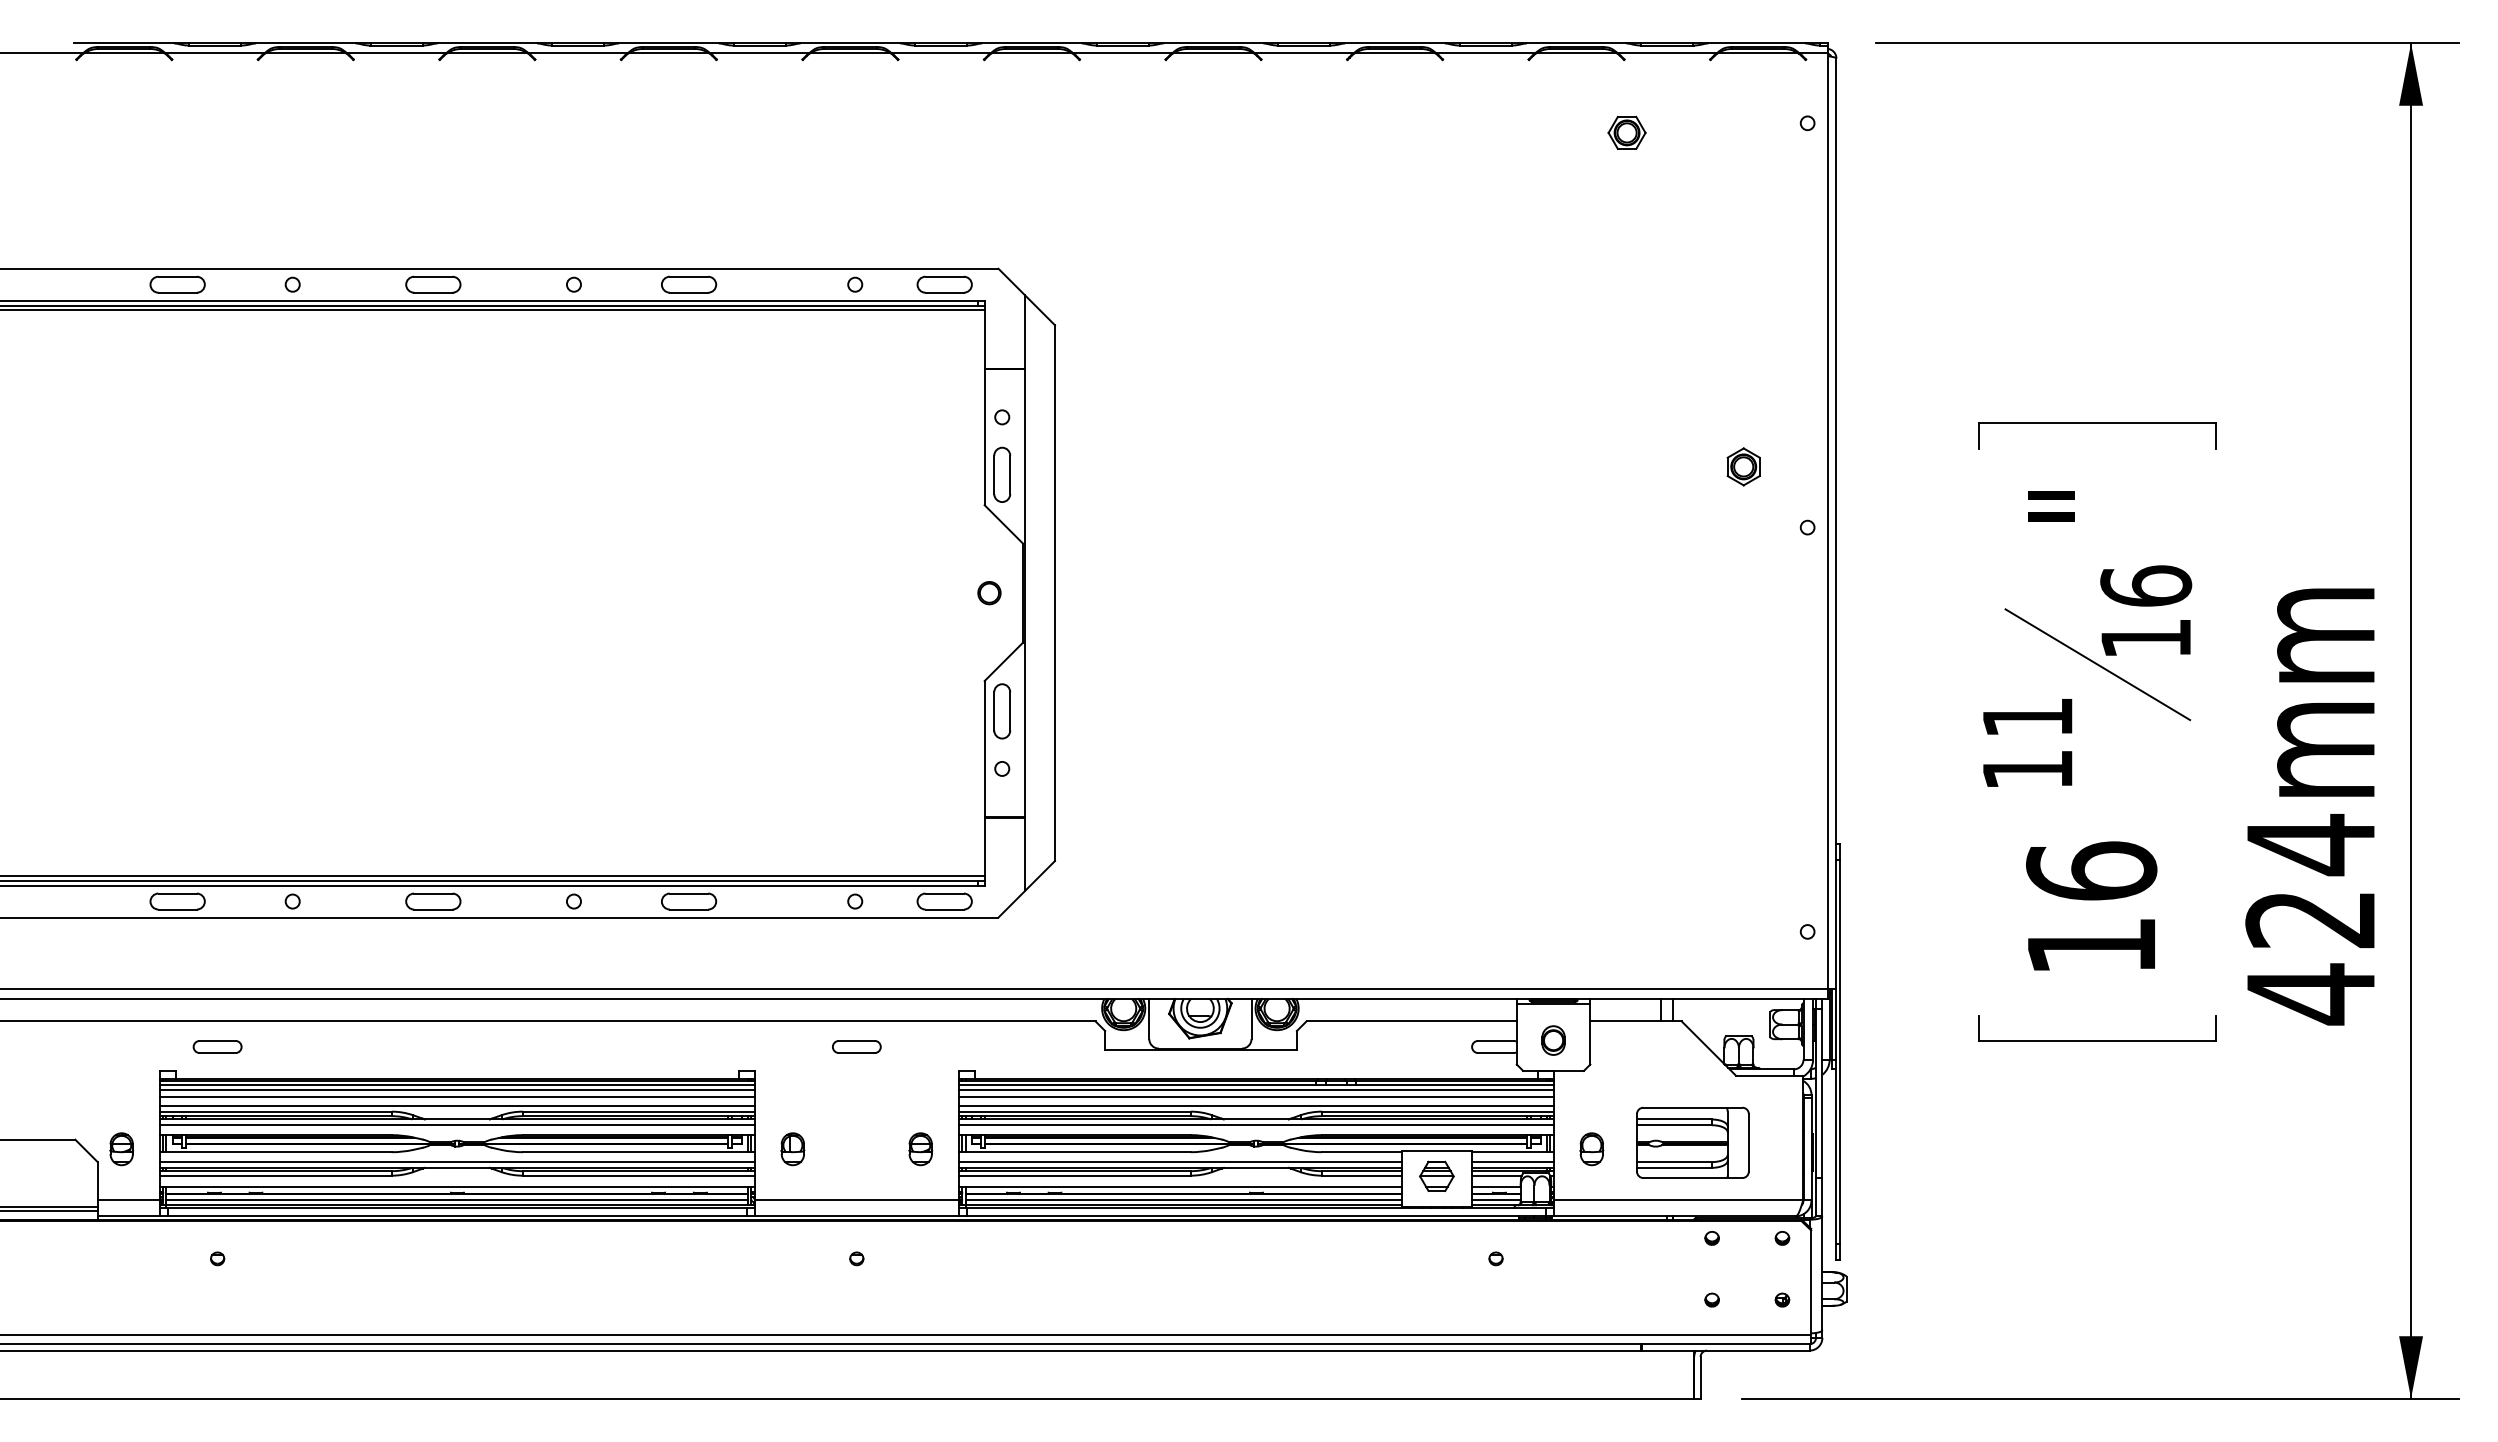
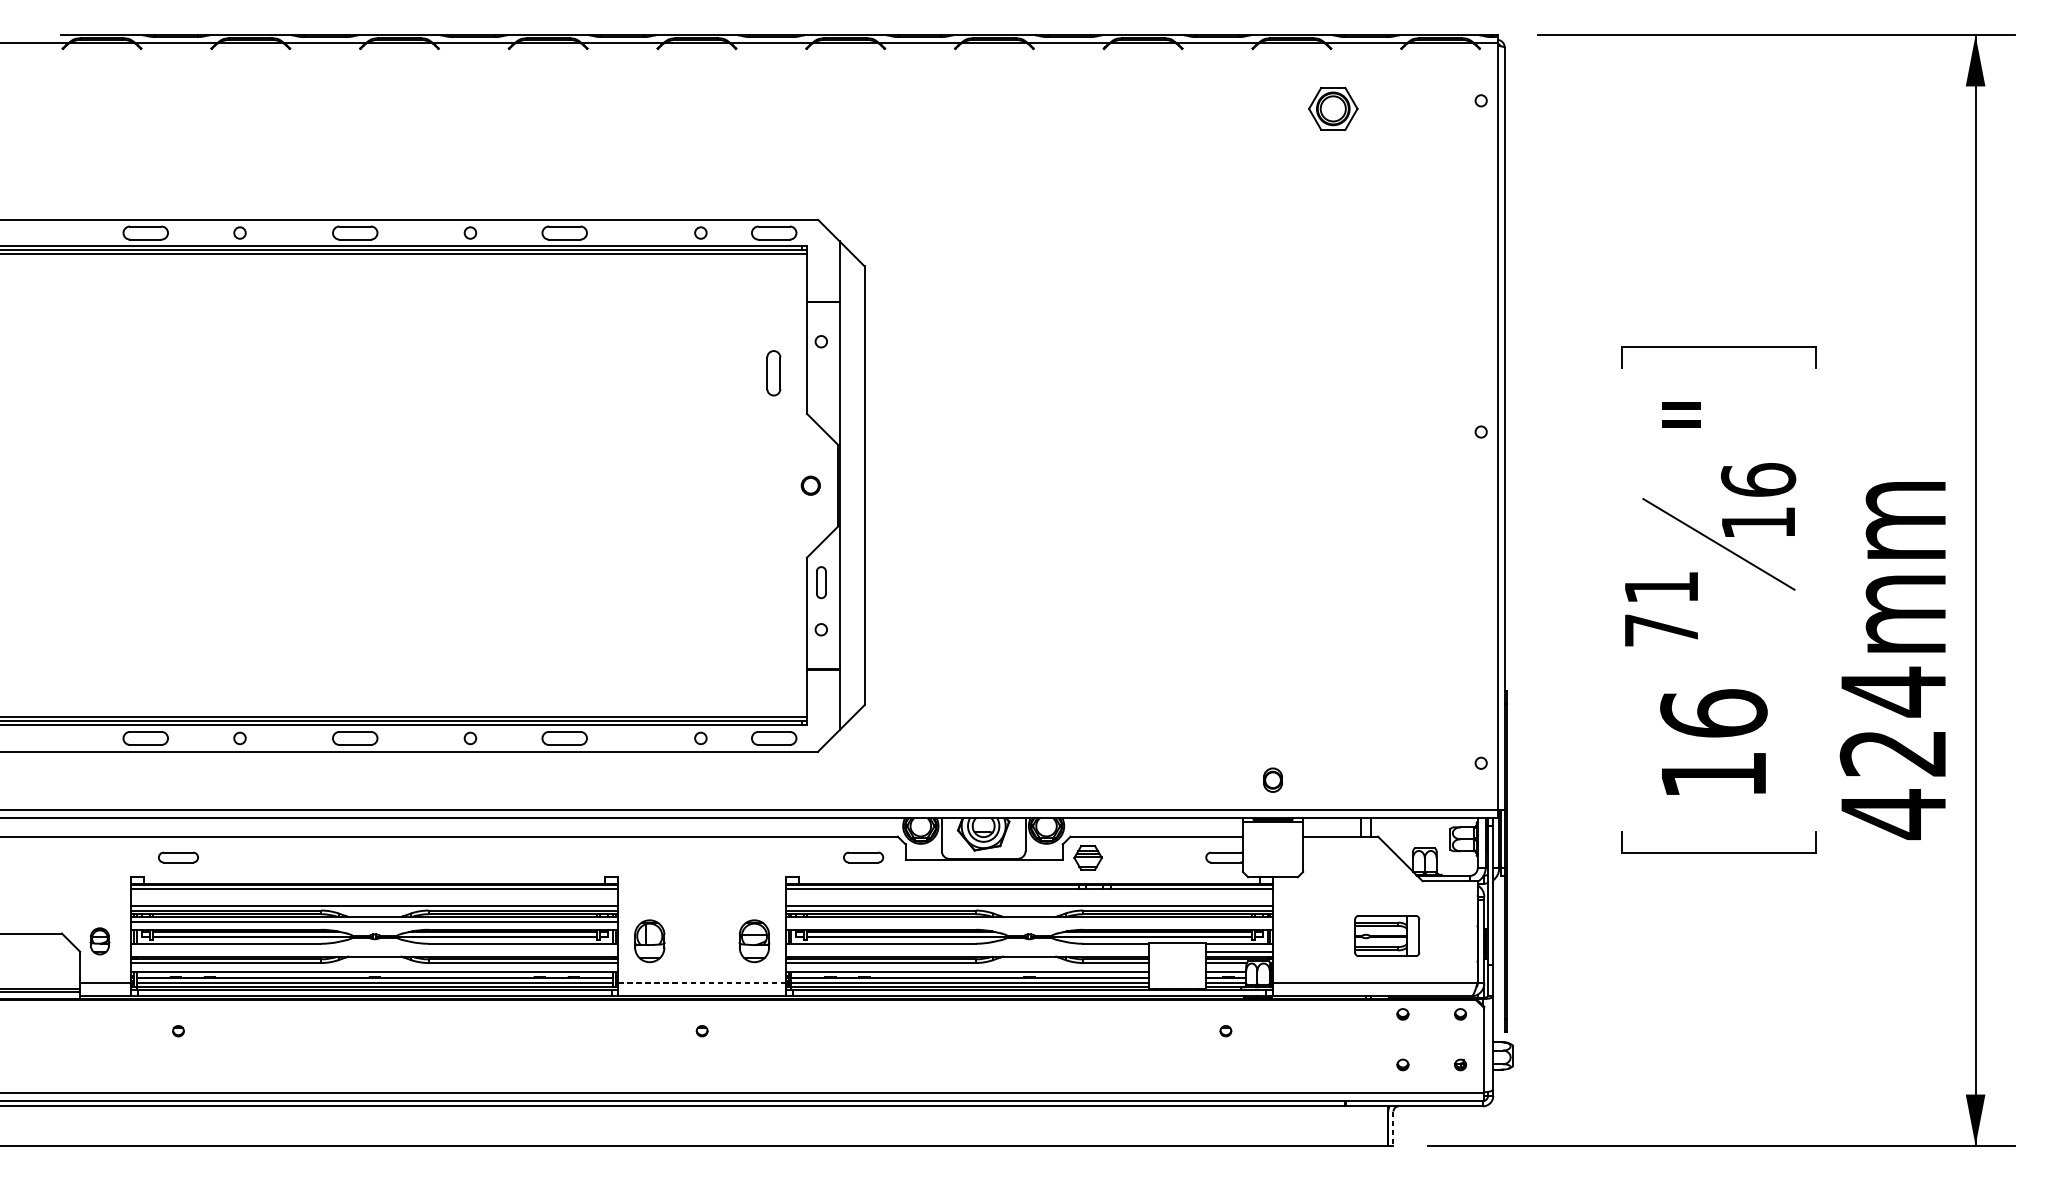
part: (1626, 132) -> (1332, 108), size x1.6
part: (1743, 466) -> (1428, 381), removed
part: (1002, 474) -> (774, 372), moved
part: (1002, 711) -> (821, 582), size x0.7
text: (2027, 769) -> (1661, 630), 11 -> 71
part: (1553, 1040) -> (1272, 780), moved
part: (856, 1046) -> (863, 857), moved
line: (457, 1090) -> (375, 893), removed
line: (1256, 1090) -> (1029, 893), removed
line: (457, 1096) -> (375, 898), removed
line: (1256, 1096) -> (1029, 898), removed
line: (1256, 1125) -> (1029, 921), removed
part: (1692, 1142) -> (1386, 935), size x0.7
part: (792, 1149) -> (649, 941), size x1.6
part: (920, 1149) -> (754, 941), size x1.6
part: (1591, 1149) -> (1304, 941), removed
line: (457, 1162) -> (375, 952), removed
line: (1180, 1162) -> (967, 952), removed
part: (1436, 1175) -> (1087, 857), moved
line: (857, 1200) -> (702, 983), solid -> dashed
line: (1700, 1377) -> (1393, 1128), solid -> dashed

